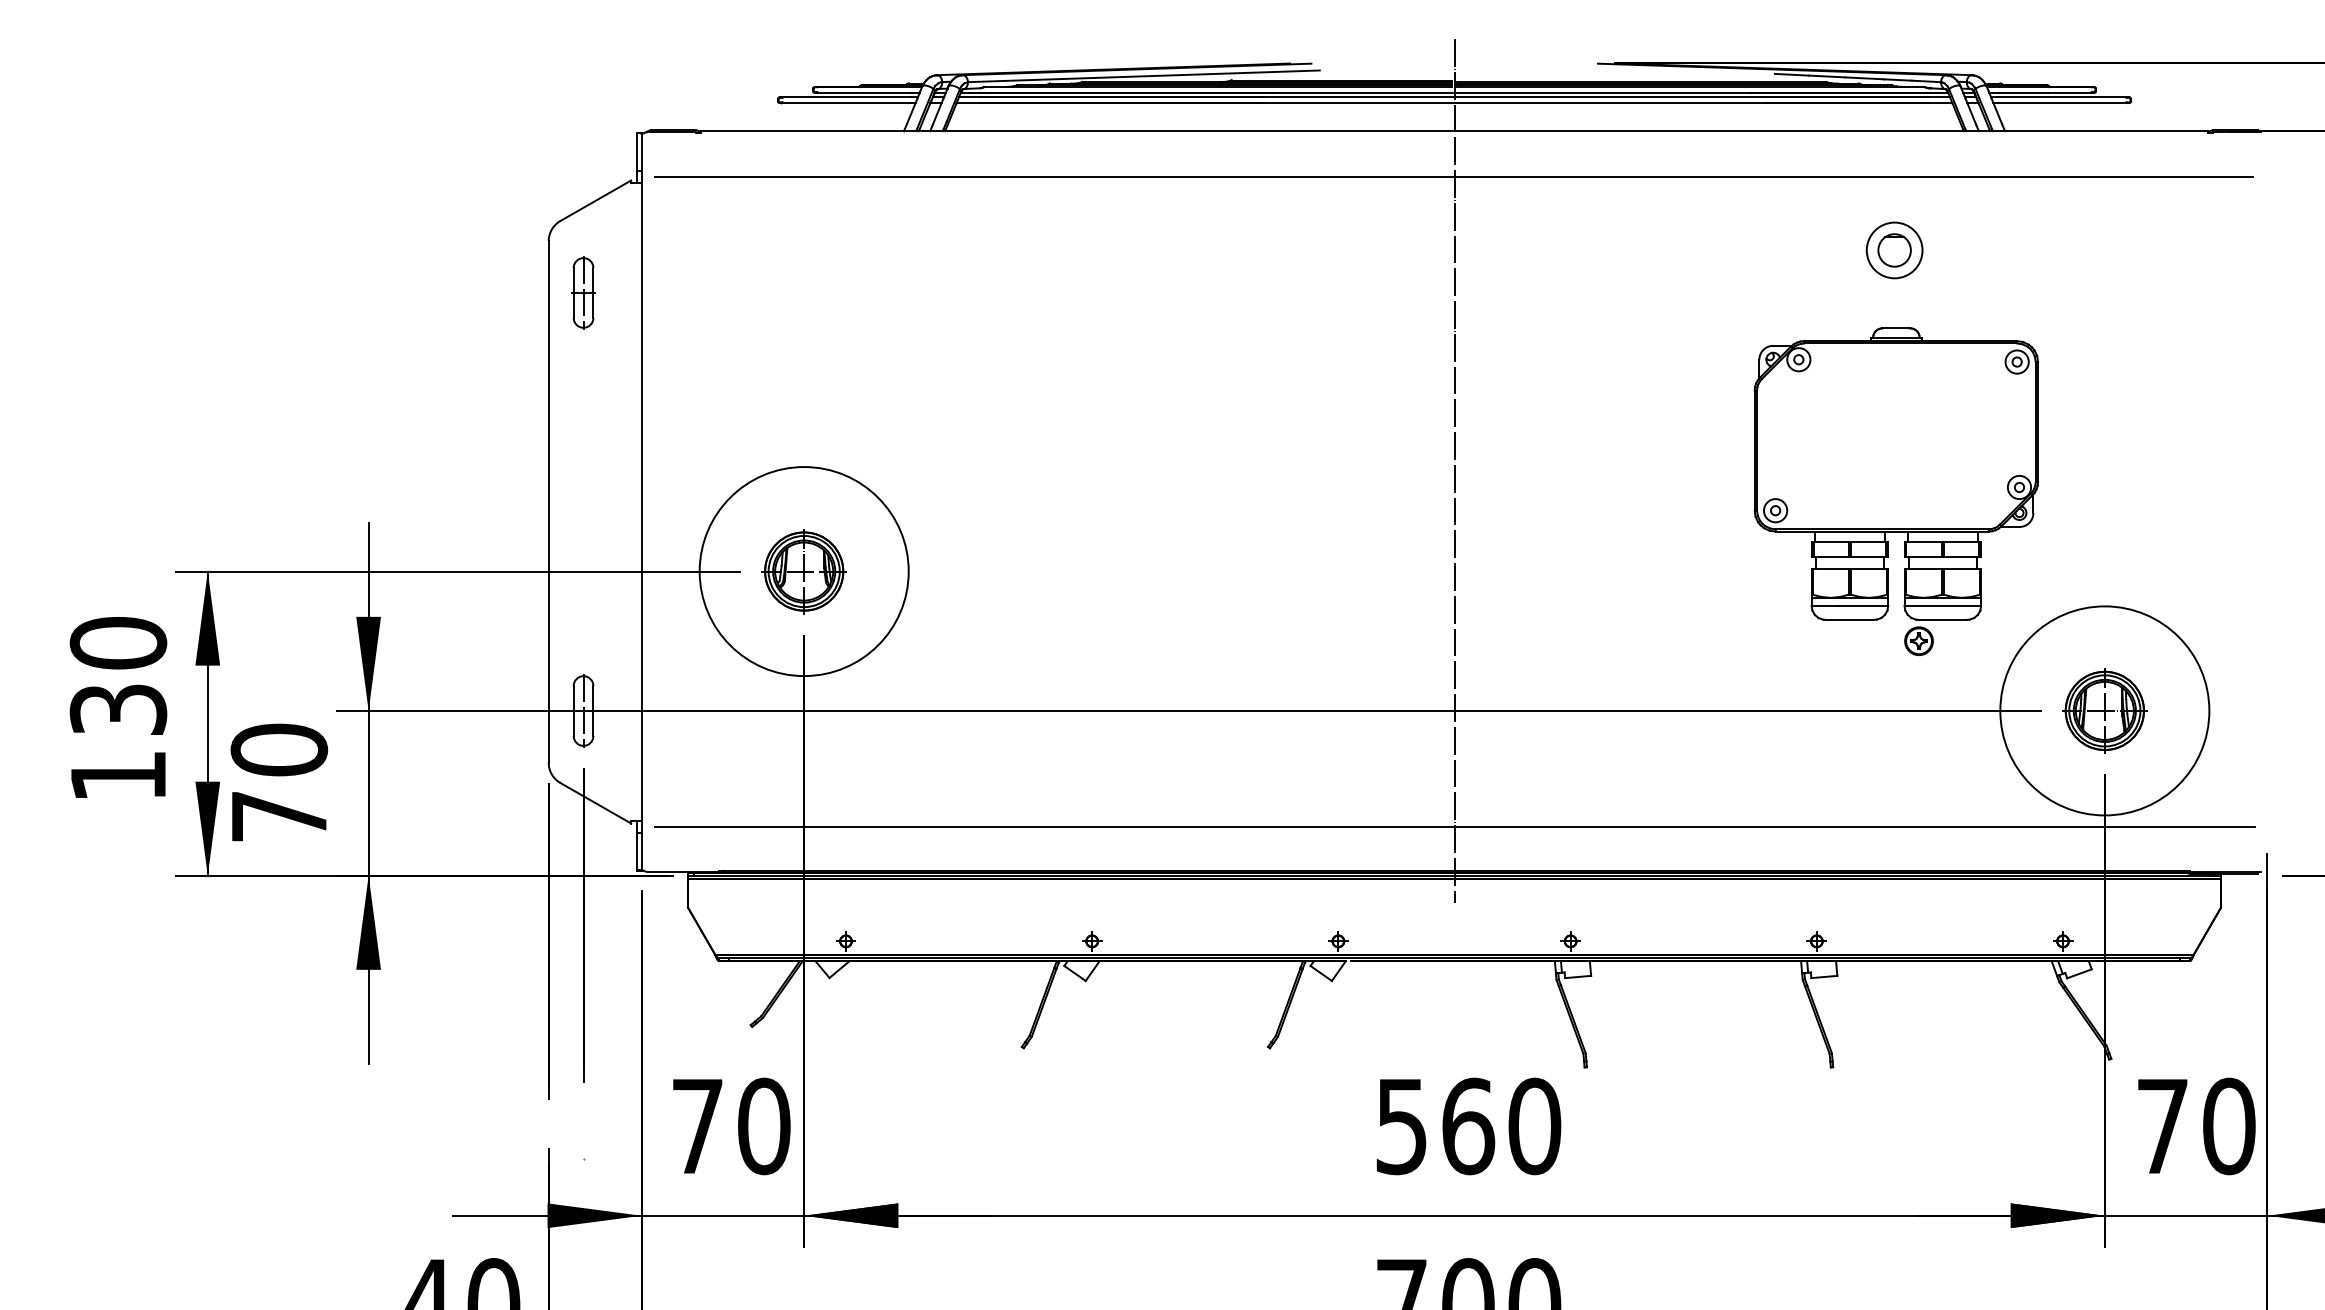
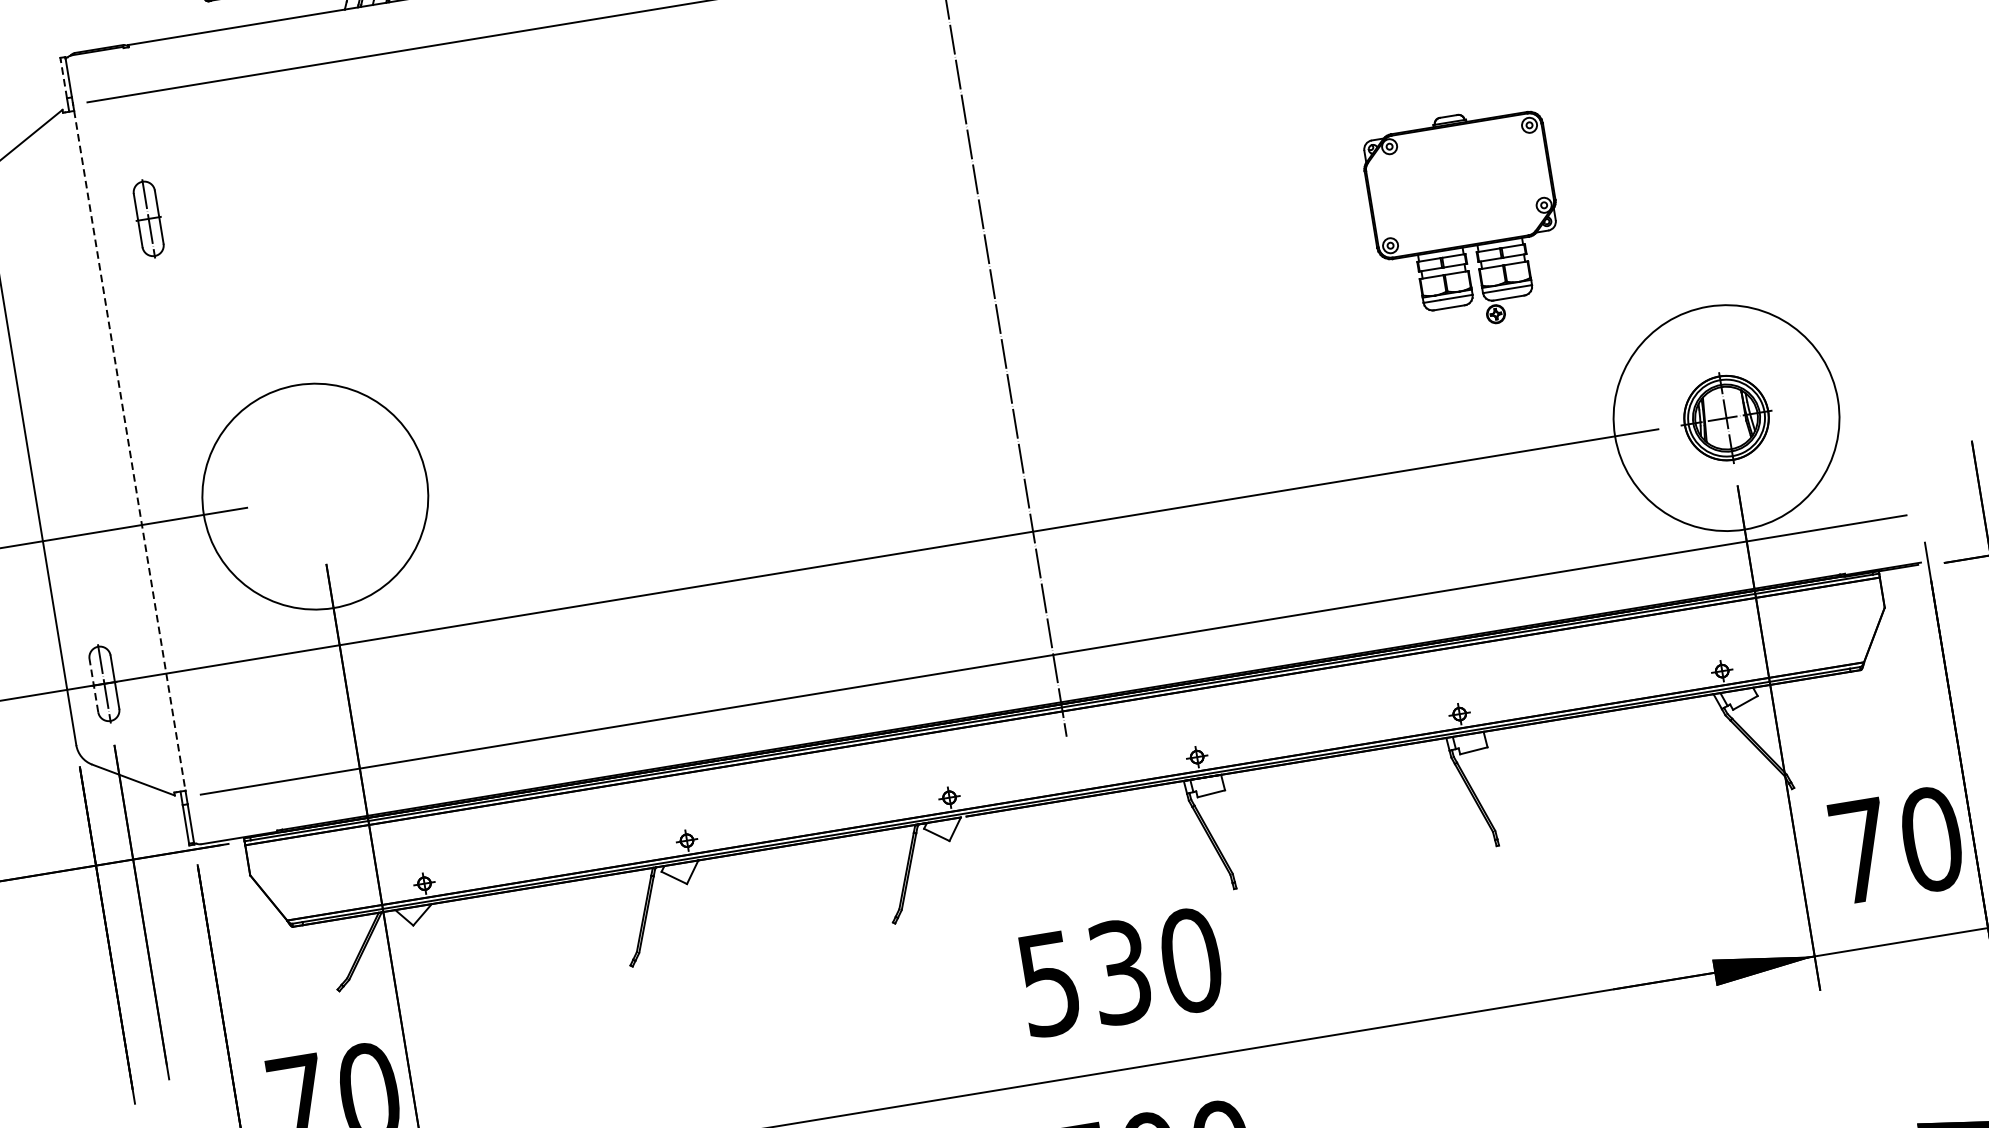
line: (636, 151) -> (63, 78), solid -> dashed
part: (583, 292) -> (148, 218), moved
part: (1895, 491) -> (1465, 220), size x0.6
line: (641, 501) -> (129, 450), solid -> dashed
part: (803, 571) -> (314, 496), removed
line: (573, 711) -> (93, 686), solid -> dashed
text: (1468, 1126) -> (1120, 972), 560 -> 530

